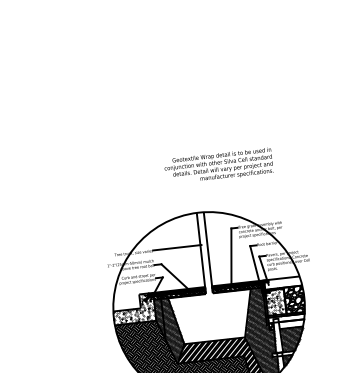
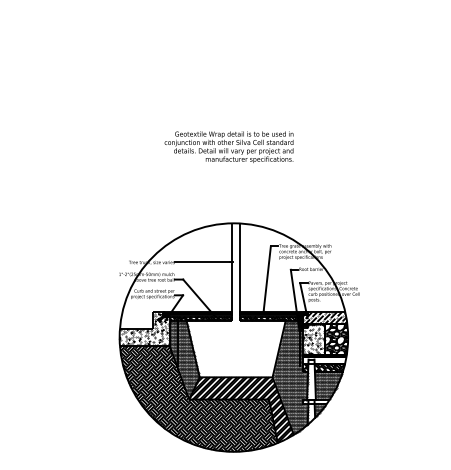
text: (218, 165) -> (228, 146), moved
hatch: (282, 282) -> (324, 317), added
hatch: (291, 323) -> (329, 367), added

